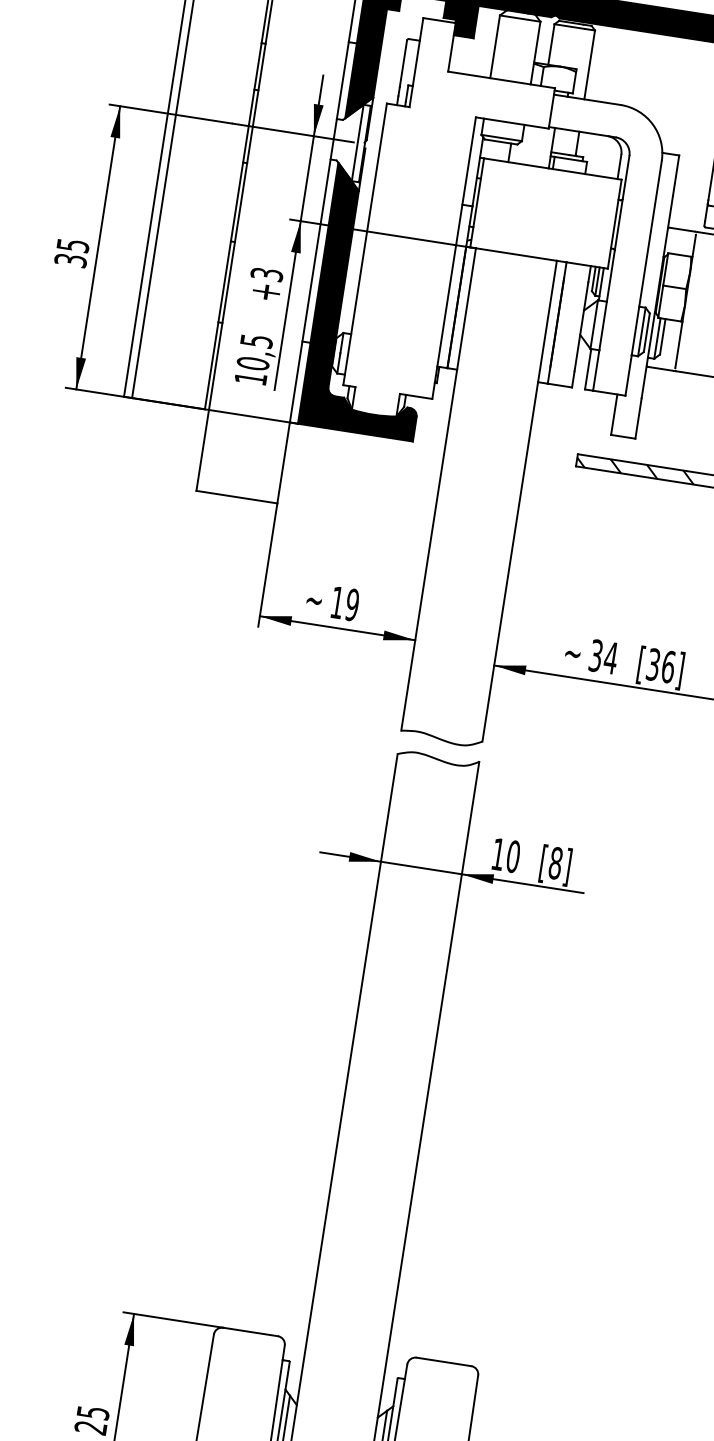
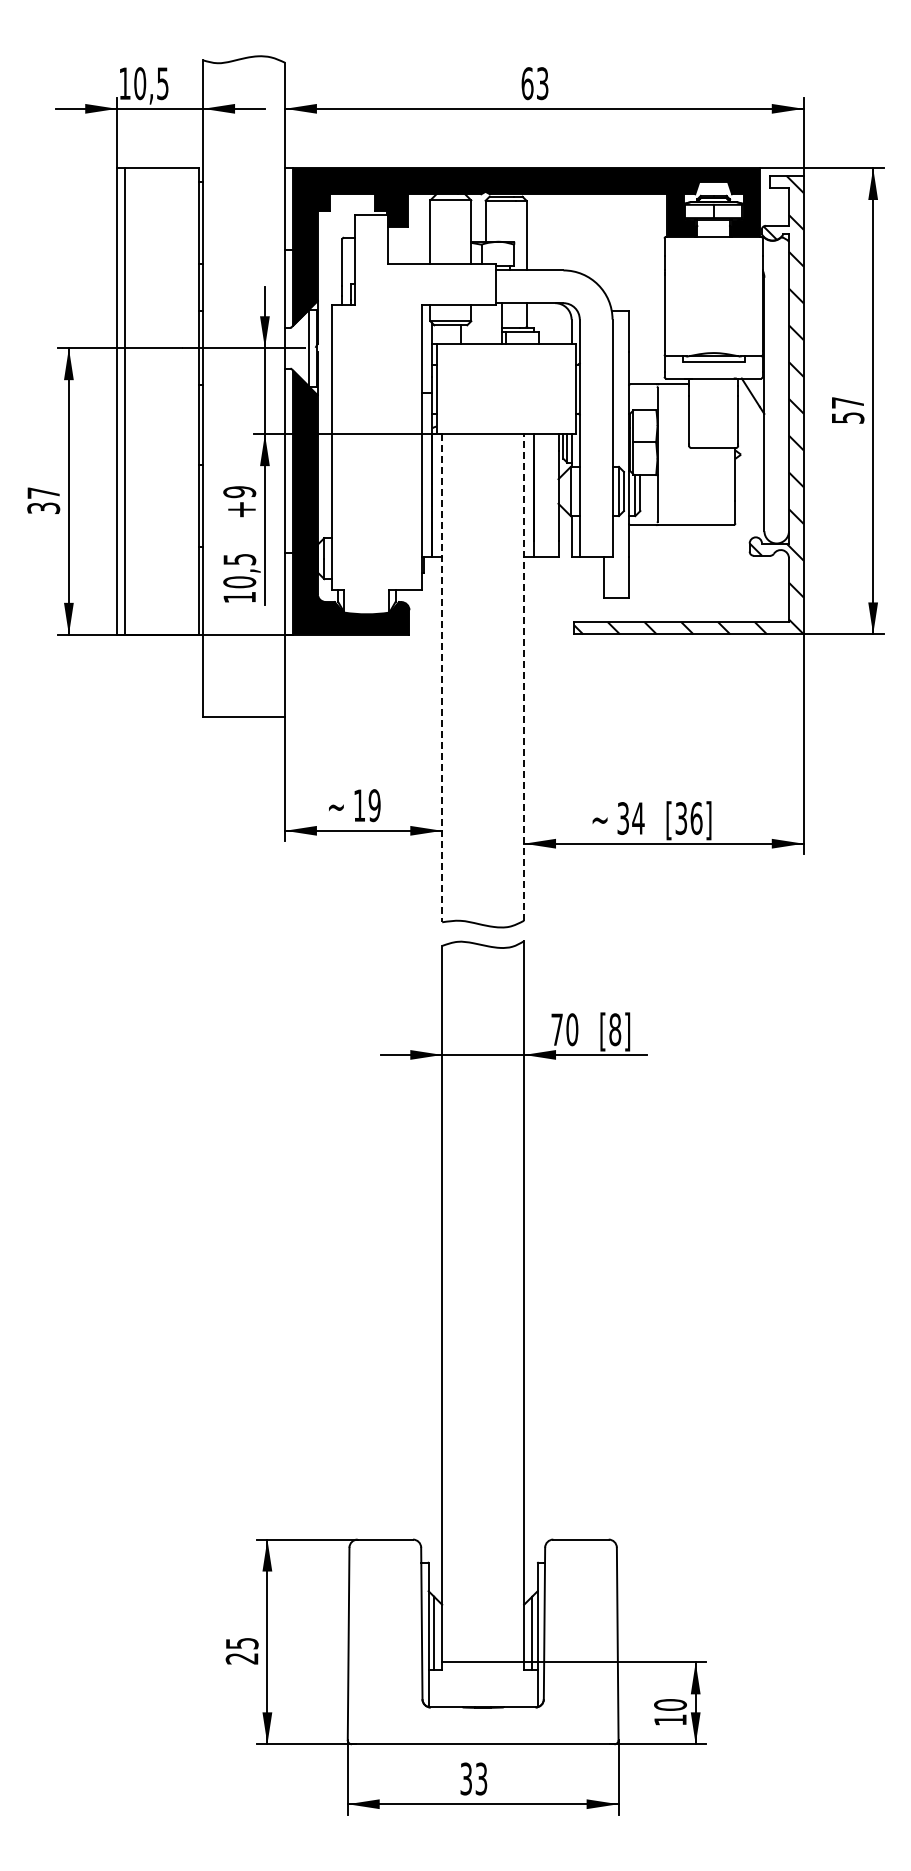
text: (72, 244) -> (43, 492), 35 -> 37
text: (266, 274) -> (239, 492), +3 -> +9
line: (438, 489) -> (442, 678), solid -> dashed
line: (520, 500) -> (524, 676), solid -> dashed
text: (497, 854) -> (556, 1029), 10 -> 70

